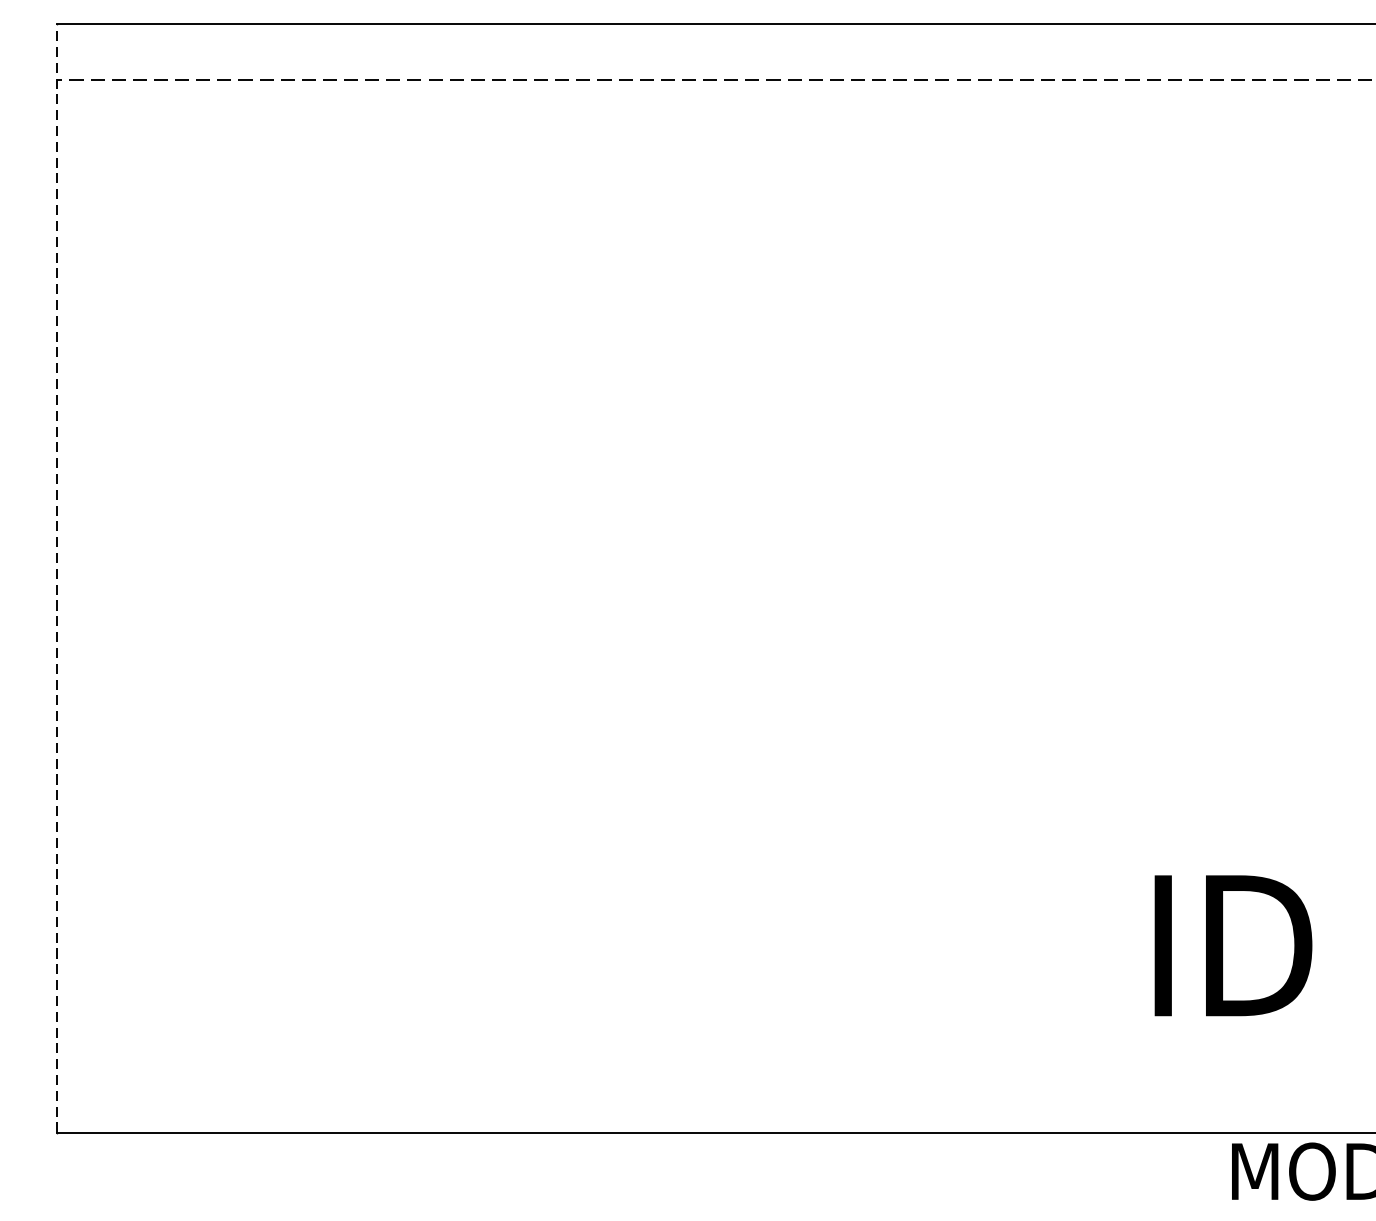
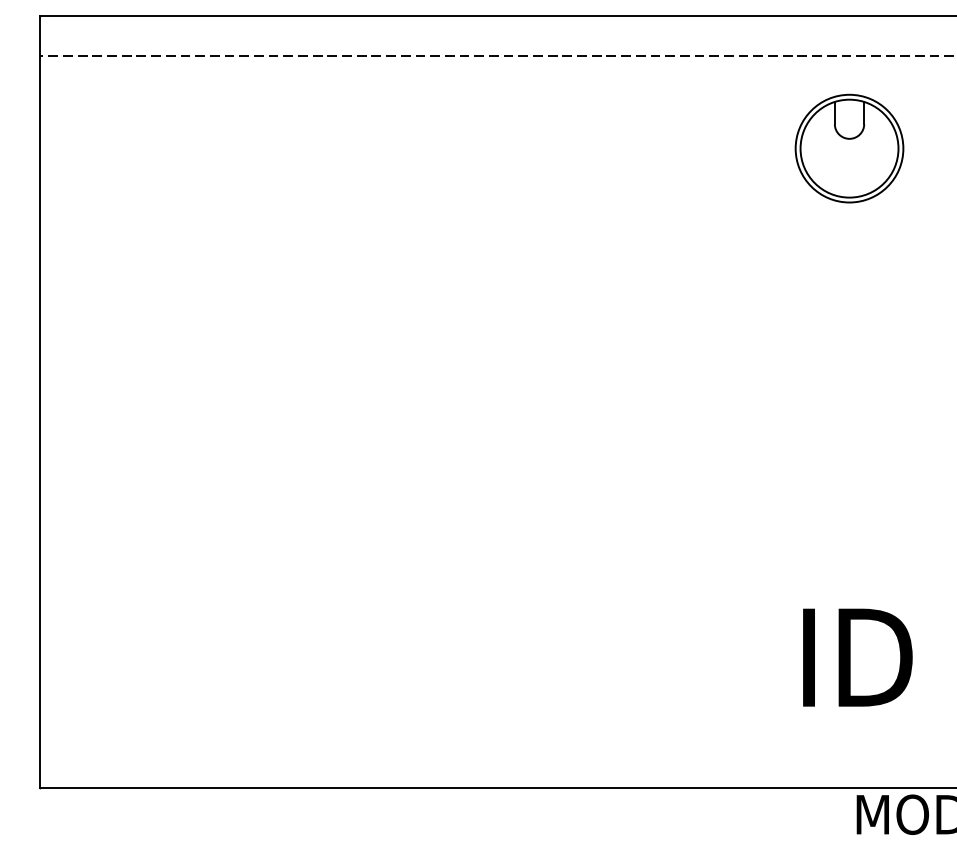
part: (1221, 213) -> (849, 148), added
line: (56, 578) -> (39, 402), dashed -> solid

